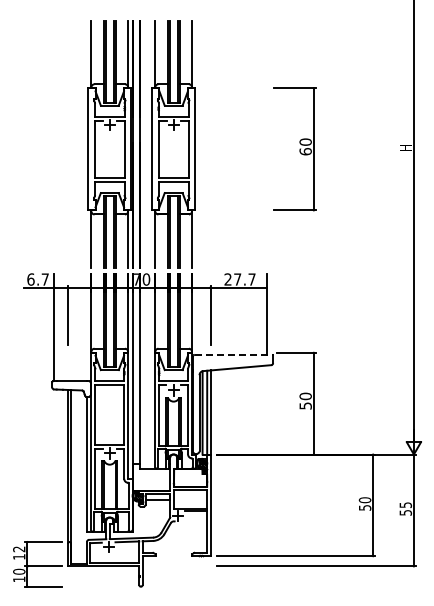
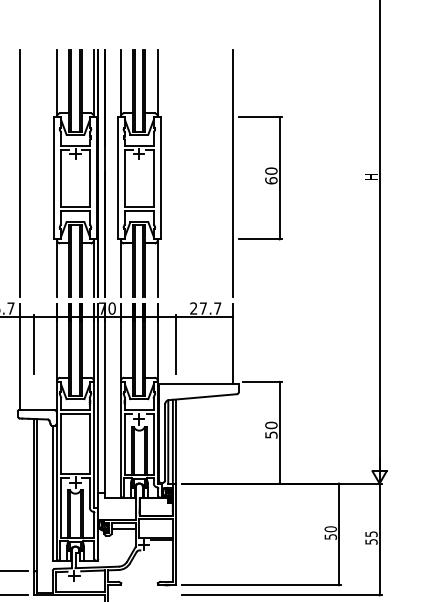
line: (54, 144) -> (20, 173), added
line: (266, 144) -> (232, 173), added
line: (233, 354) -> (199, 383), dashed -> solid

